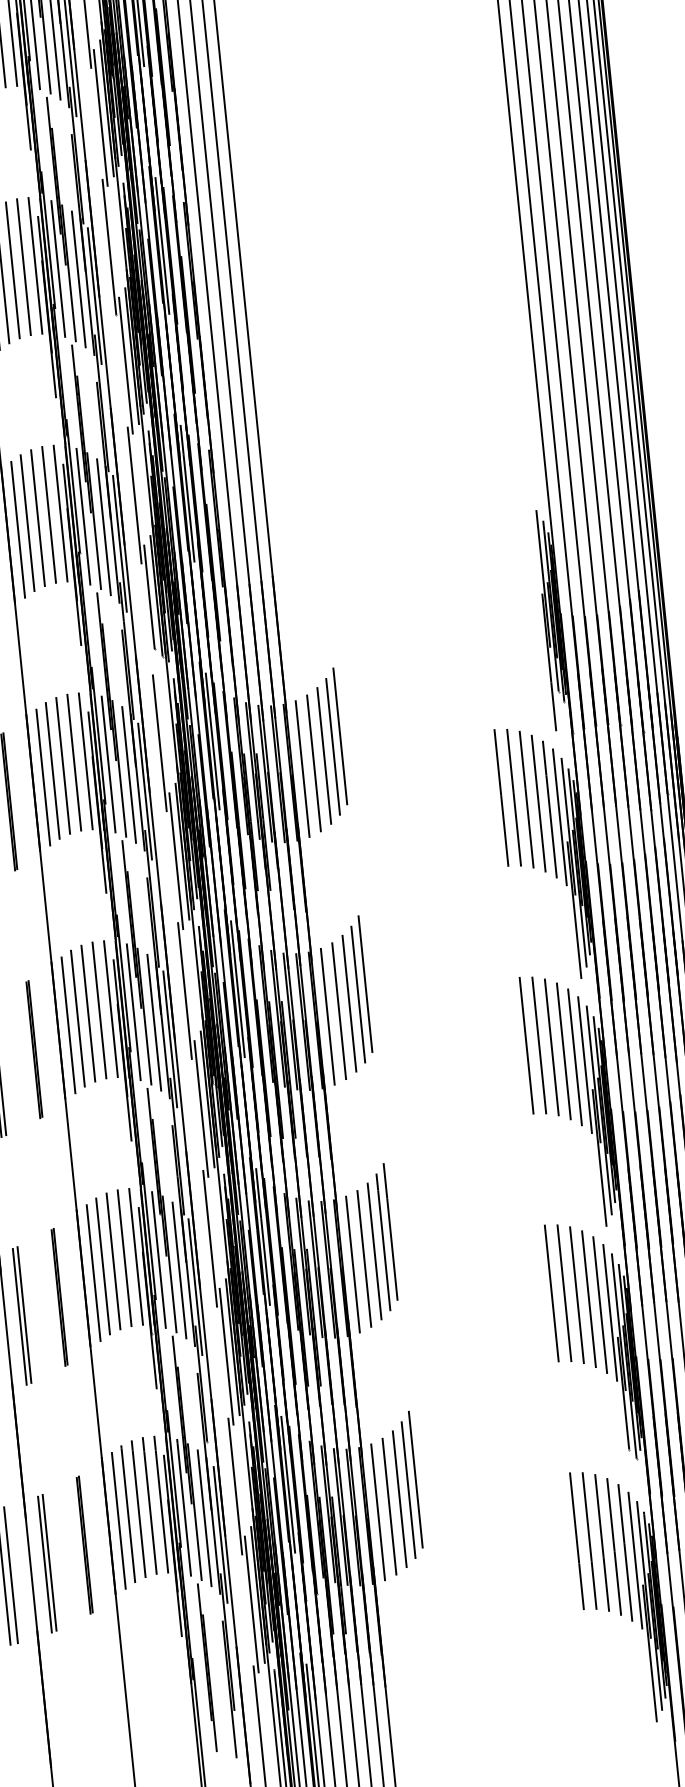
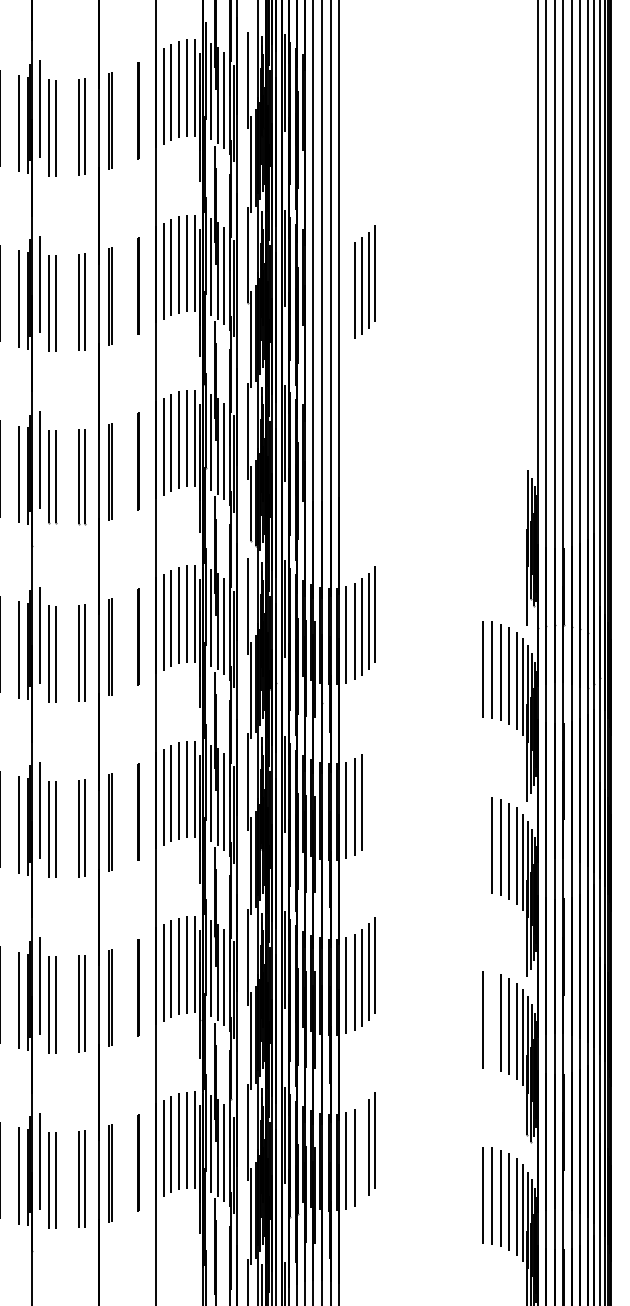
part: (277, 267) -> (364, 281), added
line: (364, 983) -> (374, 789), removed
line: (358, 994) -> (369, 796), removed
line: (526, 1045) -> (483, 844), removed
line: (564, 1292) -> (492, 1020), removed
line: (400, 1499) -> (362, 1153), removed

